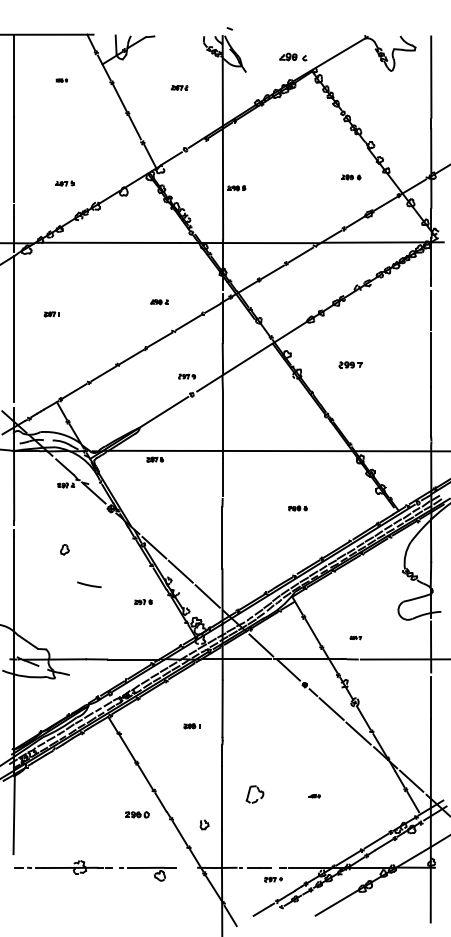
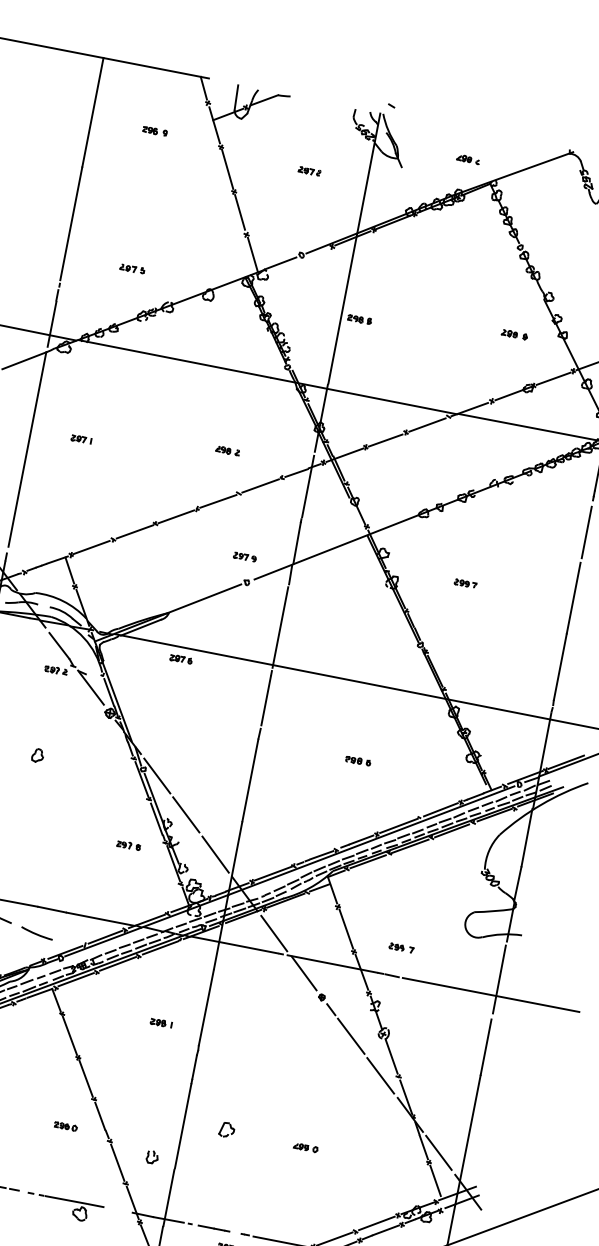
part: (292, 56) -> (467, 158), size x0.62
part: (61, 80) -> (154, 131), size x1.67
part: (350, 364) -> (465, 583), size x0.71
line: (89, 584) -> (37, 933), moved
part: (355, 637) -> (401, 947), size x1.67
part: (254, 794) -> (226, 1129), size x0.62
part: (314, 796) -> (305, 1148), size x1.67
part: (137, 814) -> (65, 1126), size x0.71

